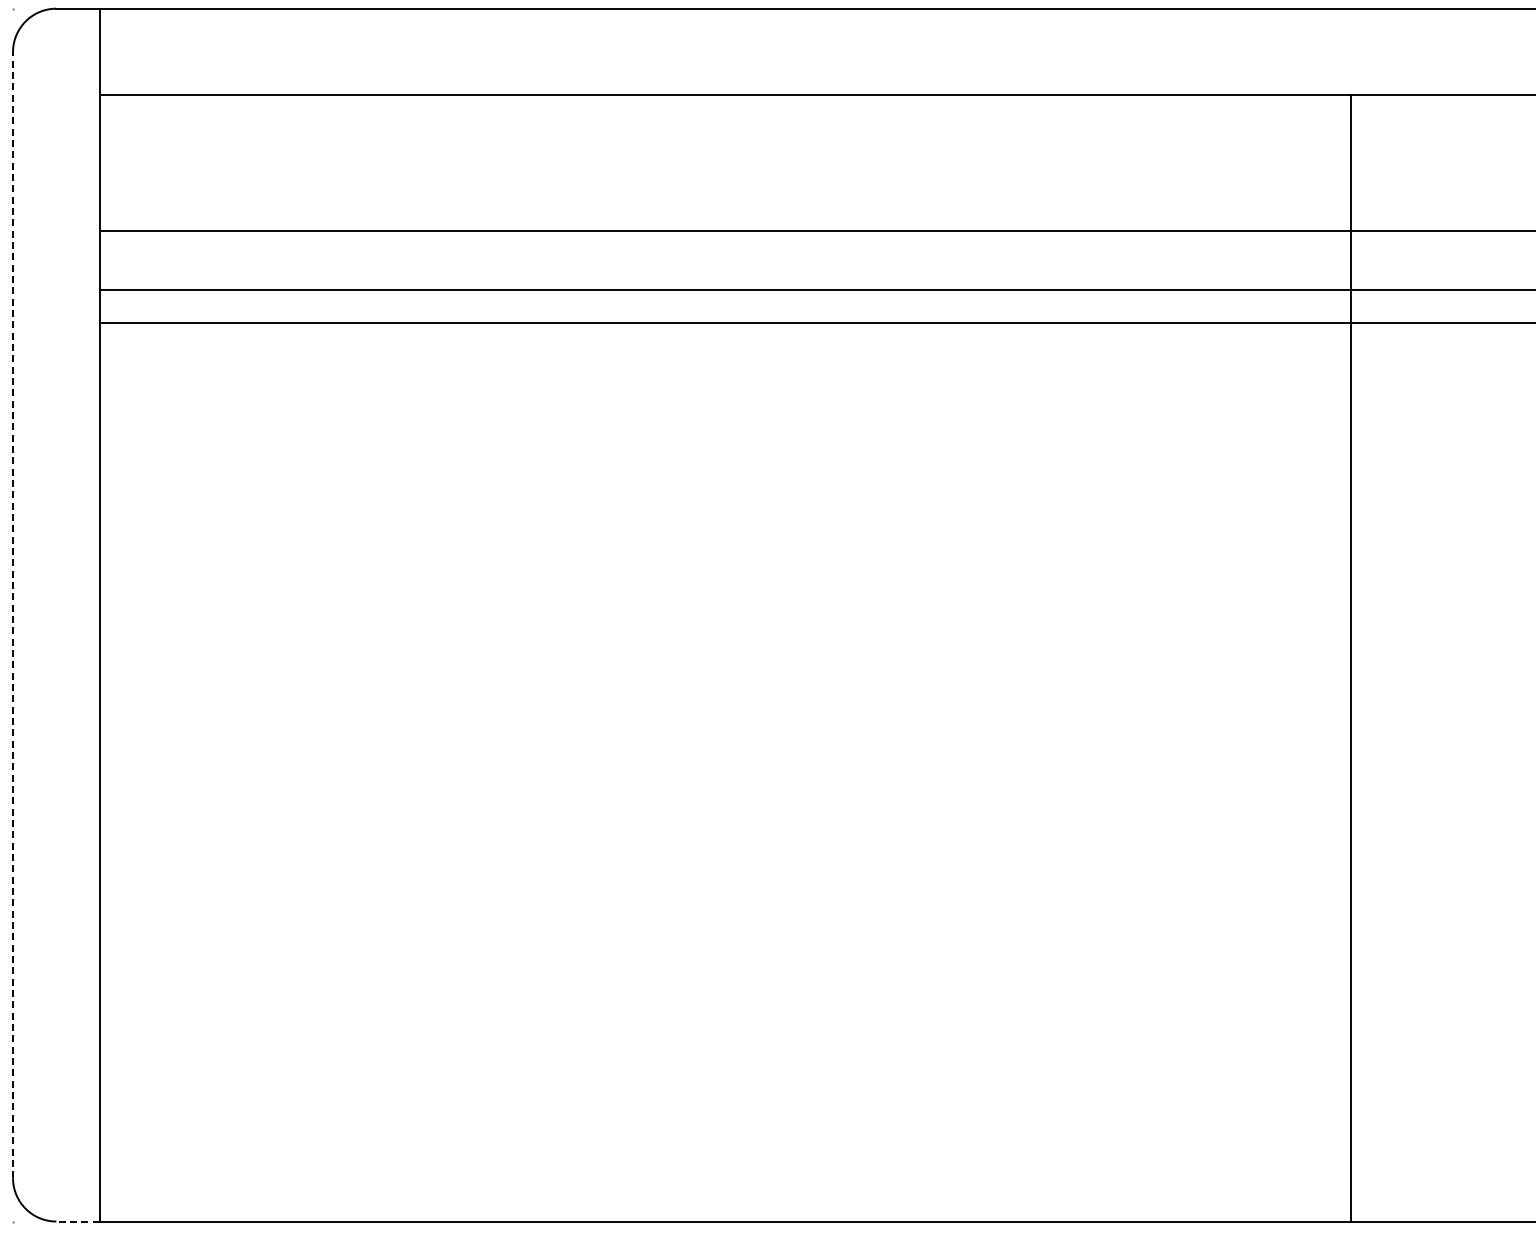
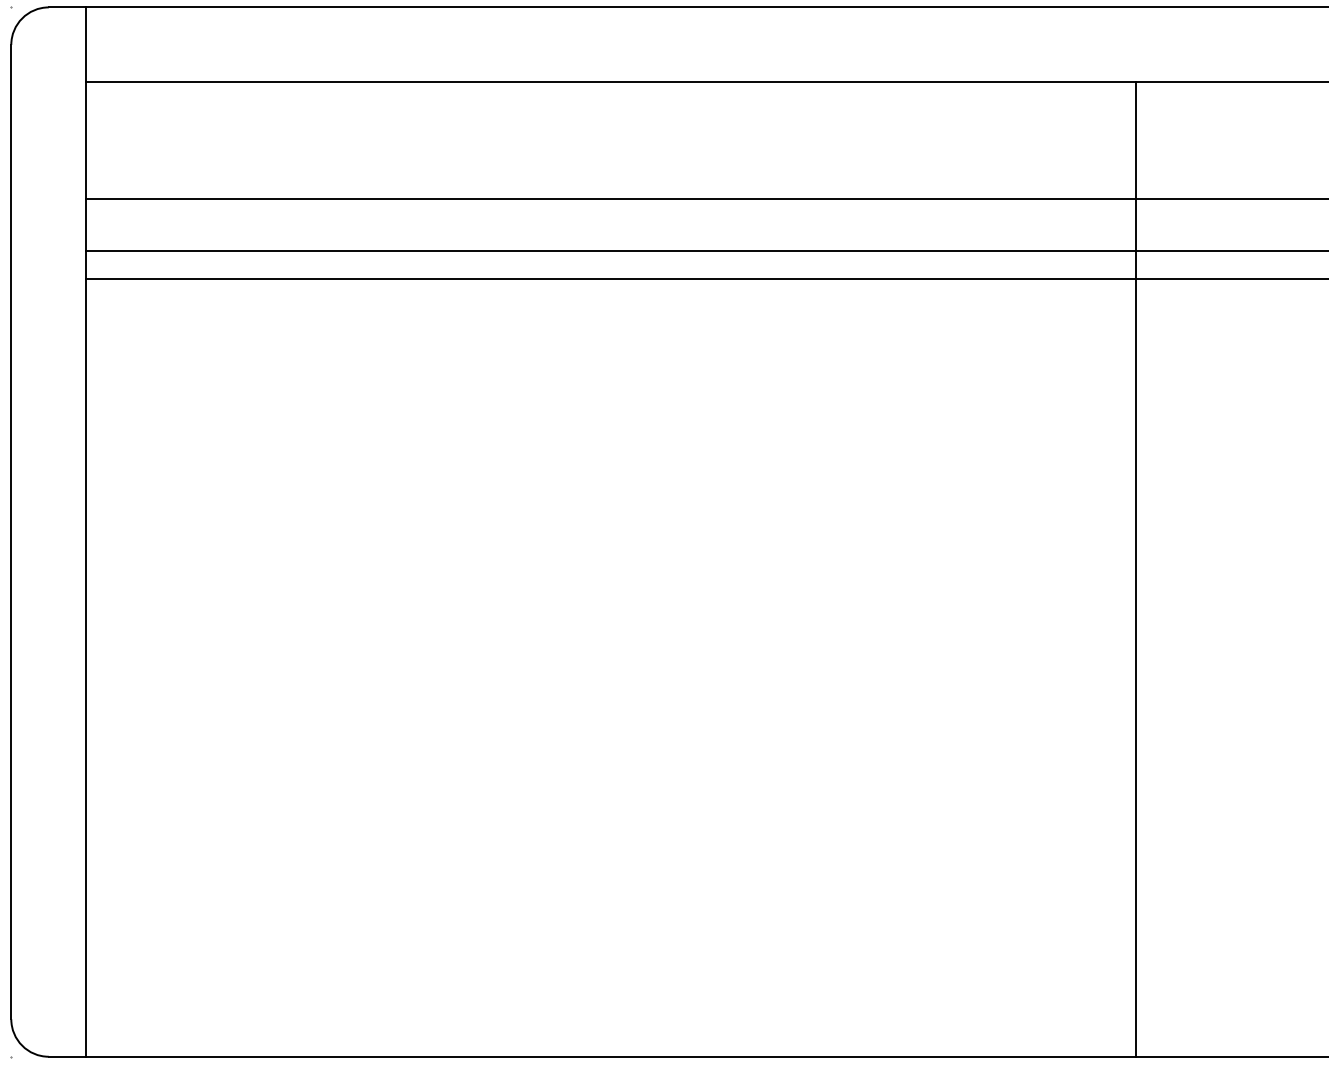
line: (13, 614) -> (11, 531), dashed -> solid
line: (1350, 658) -> (1135, 569), moved
line: (78, 1221) -> (67, 1056), dashed -> solid

